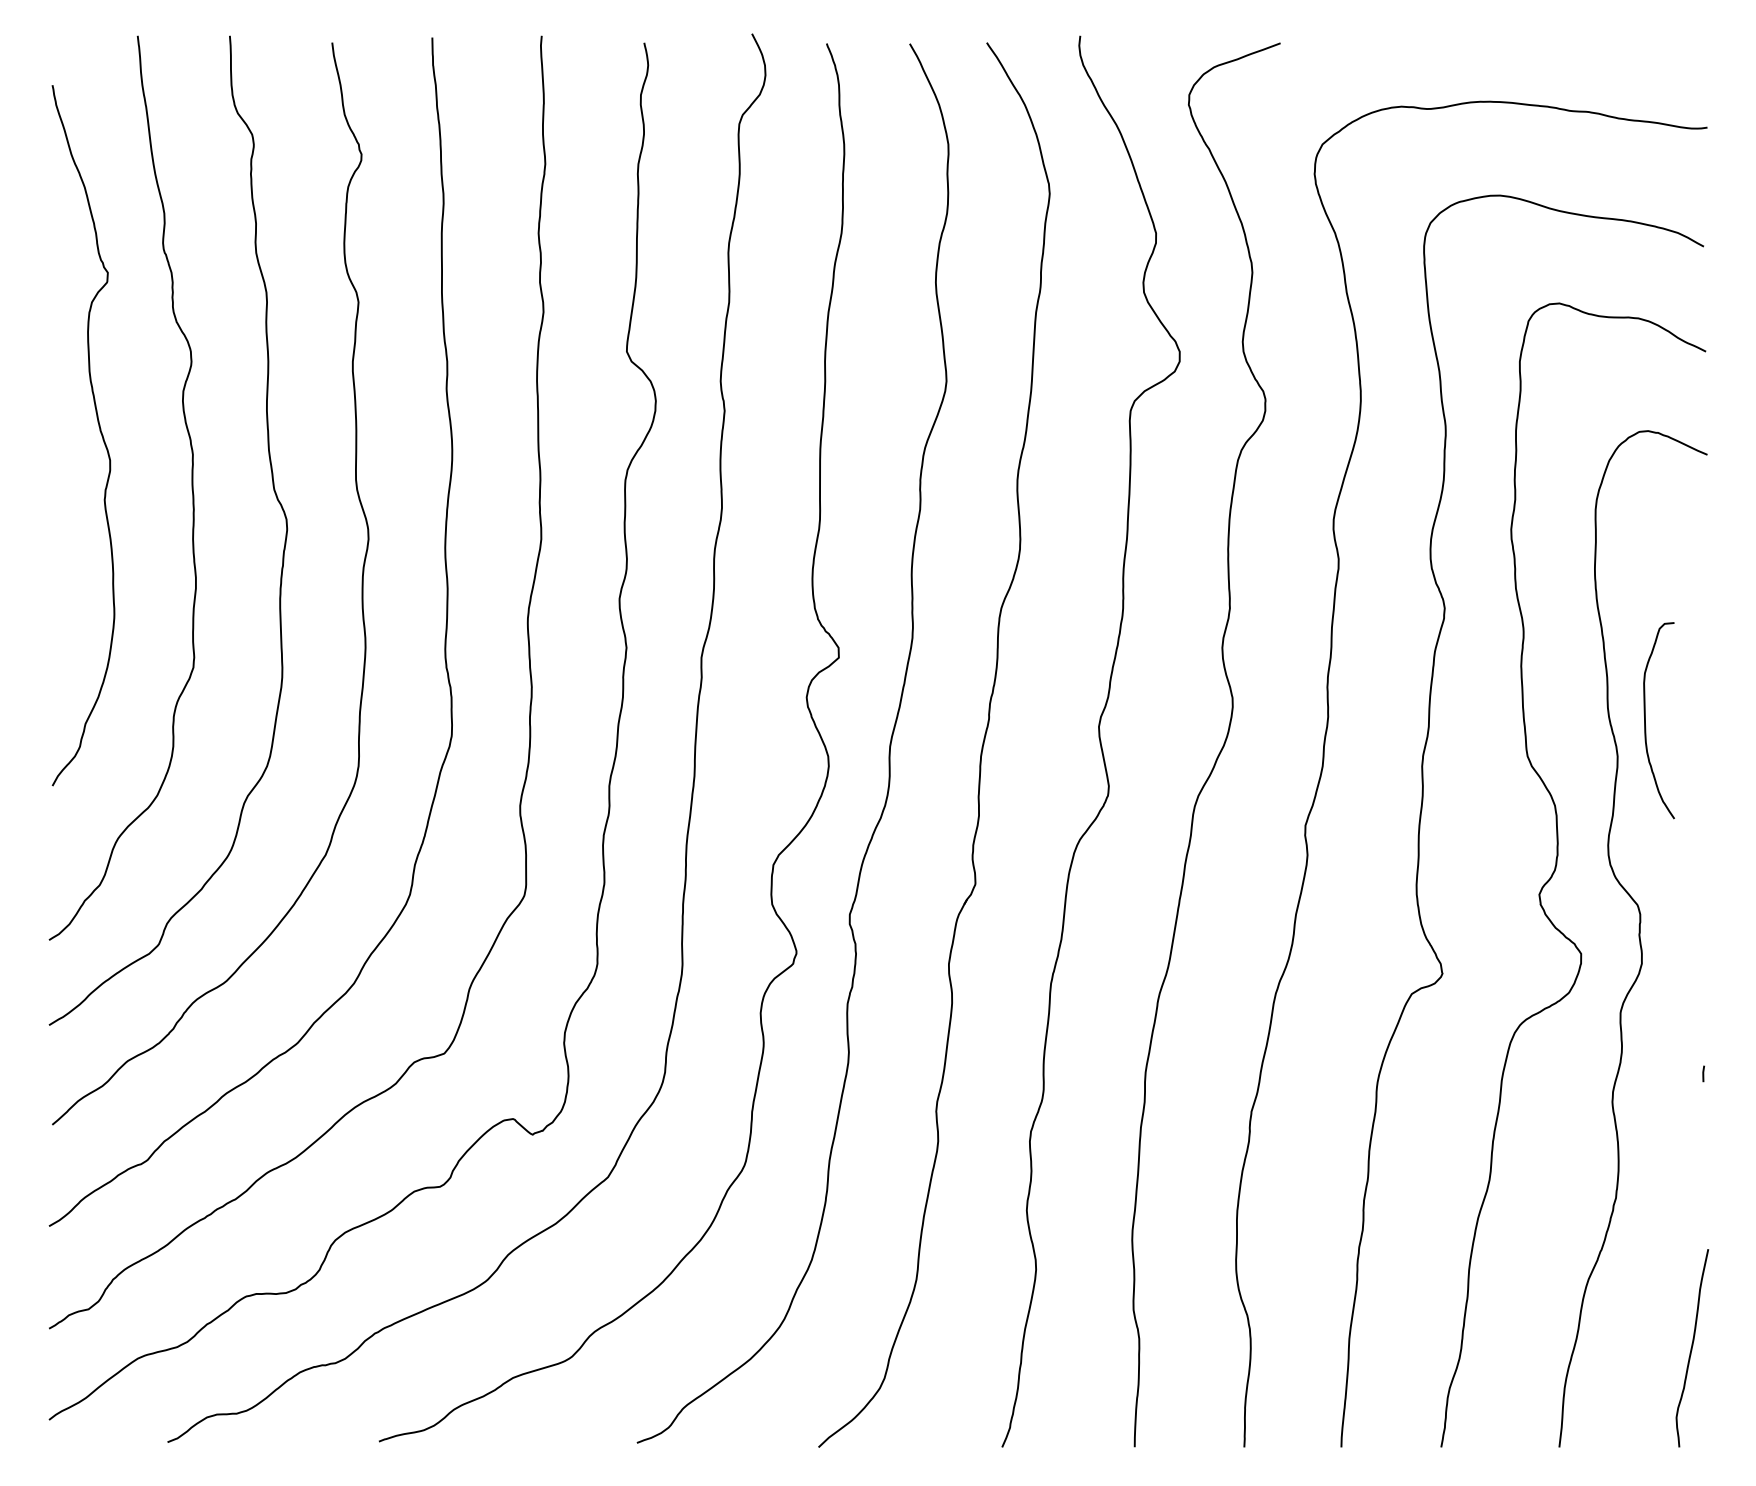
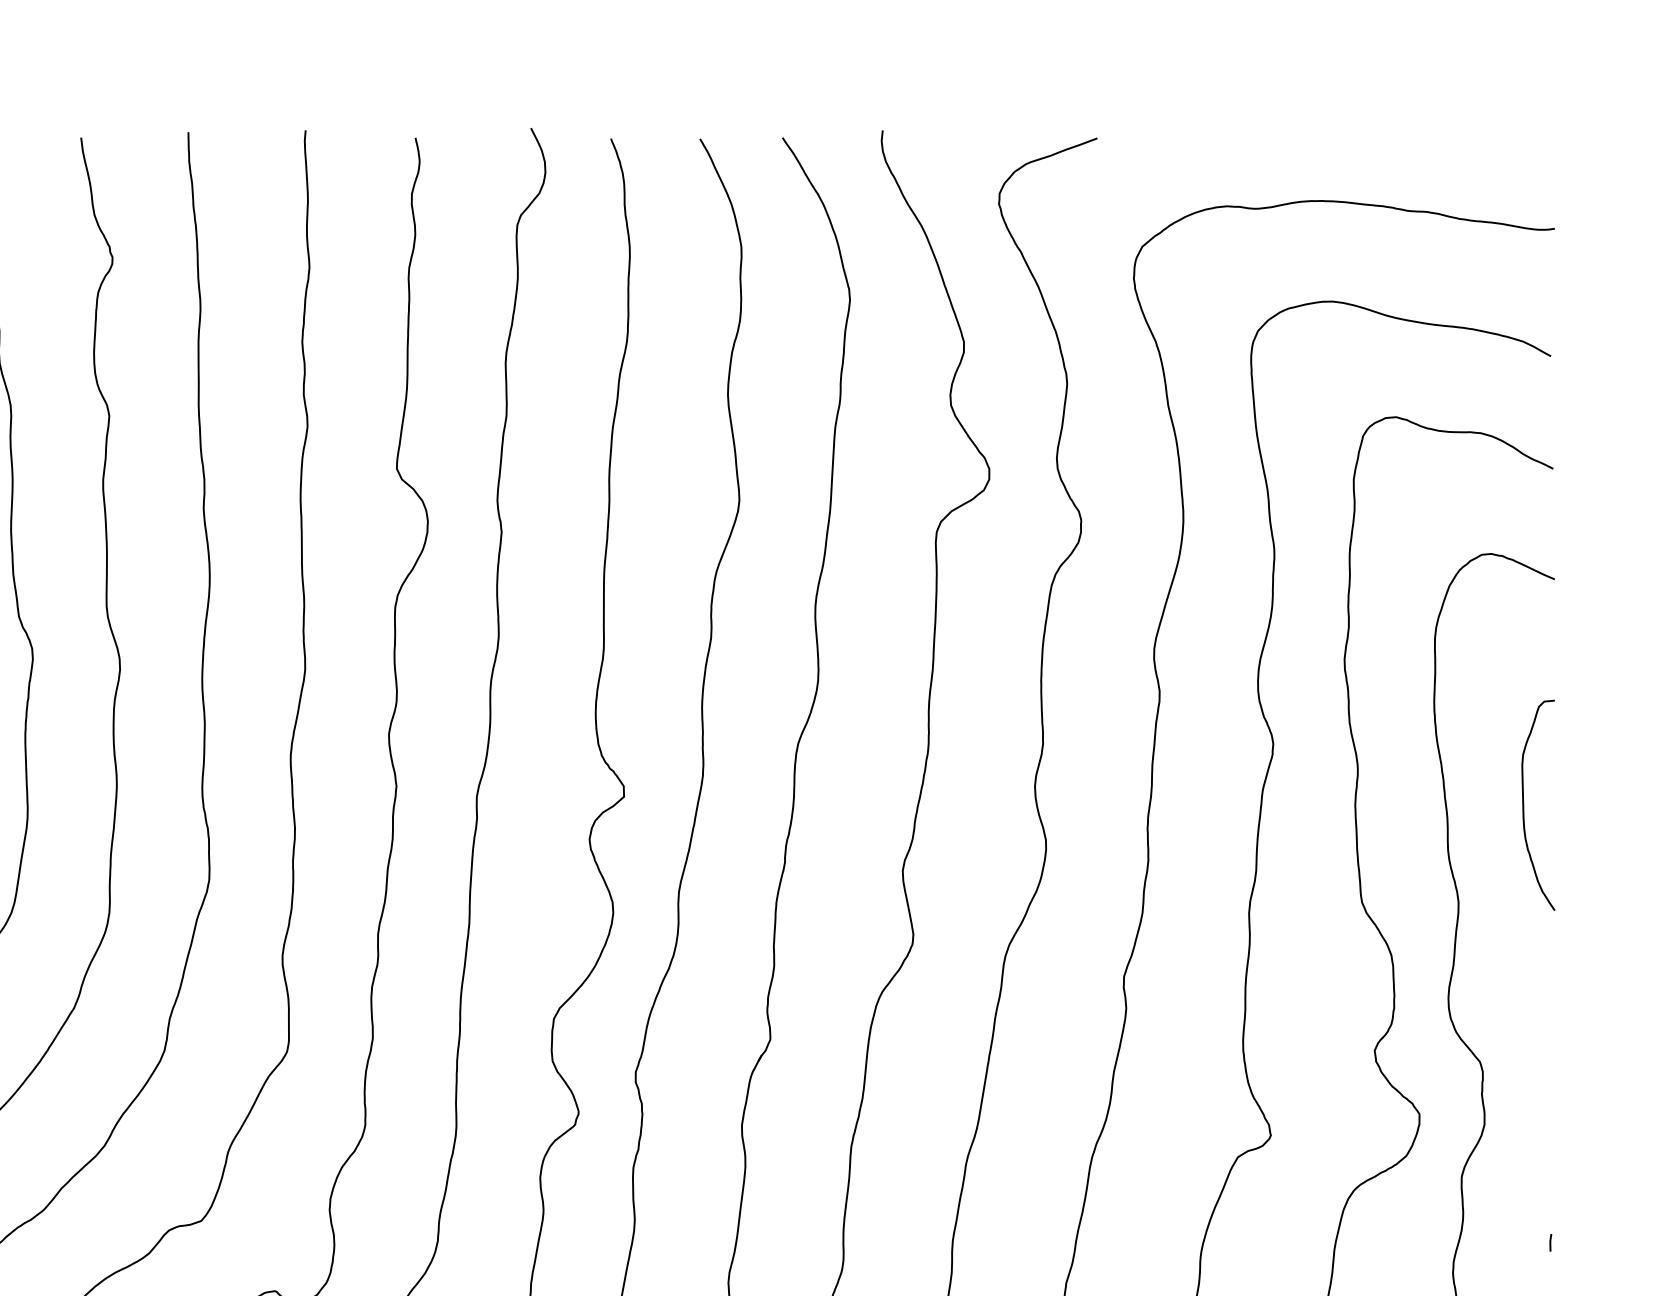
curve: (1645, 720) -> (1523, 805), moved

